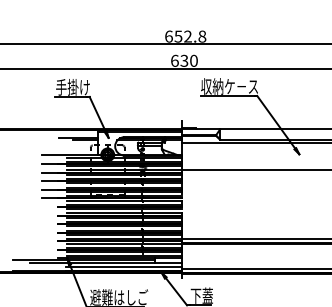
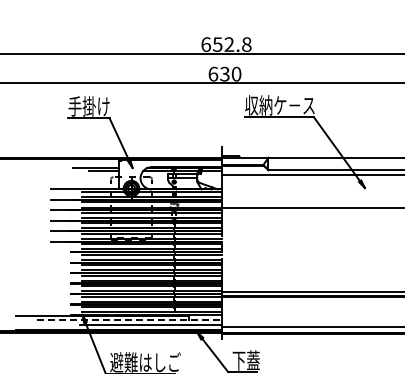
line: (106, 263) -> (129, 320), solid -> dashed

